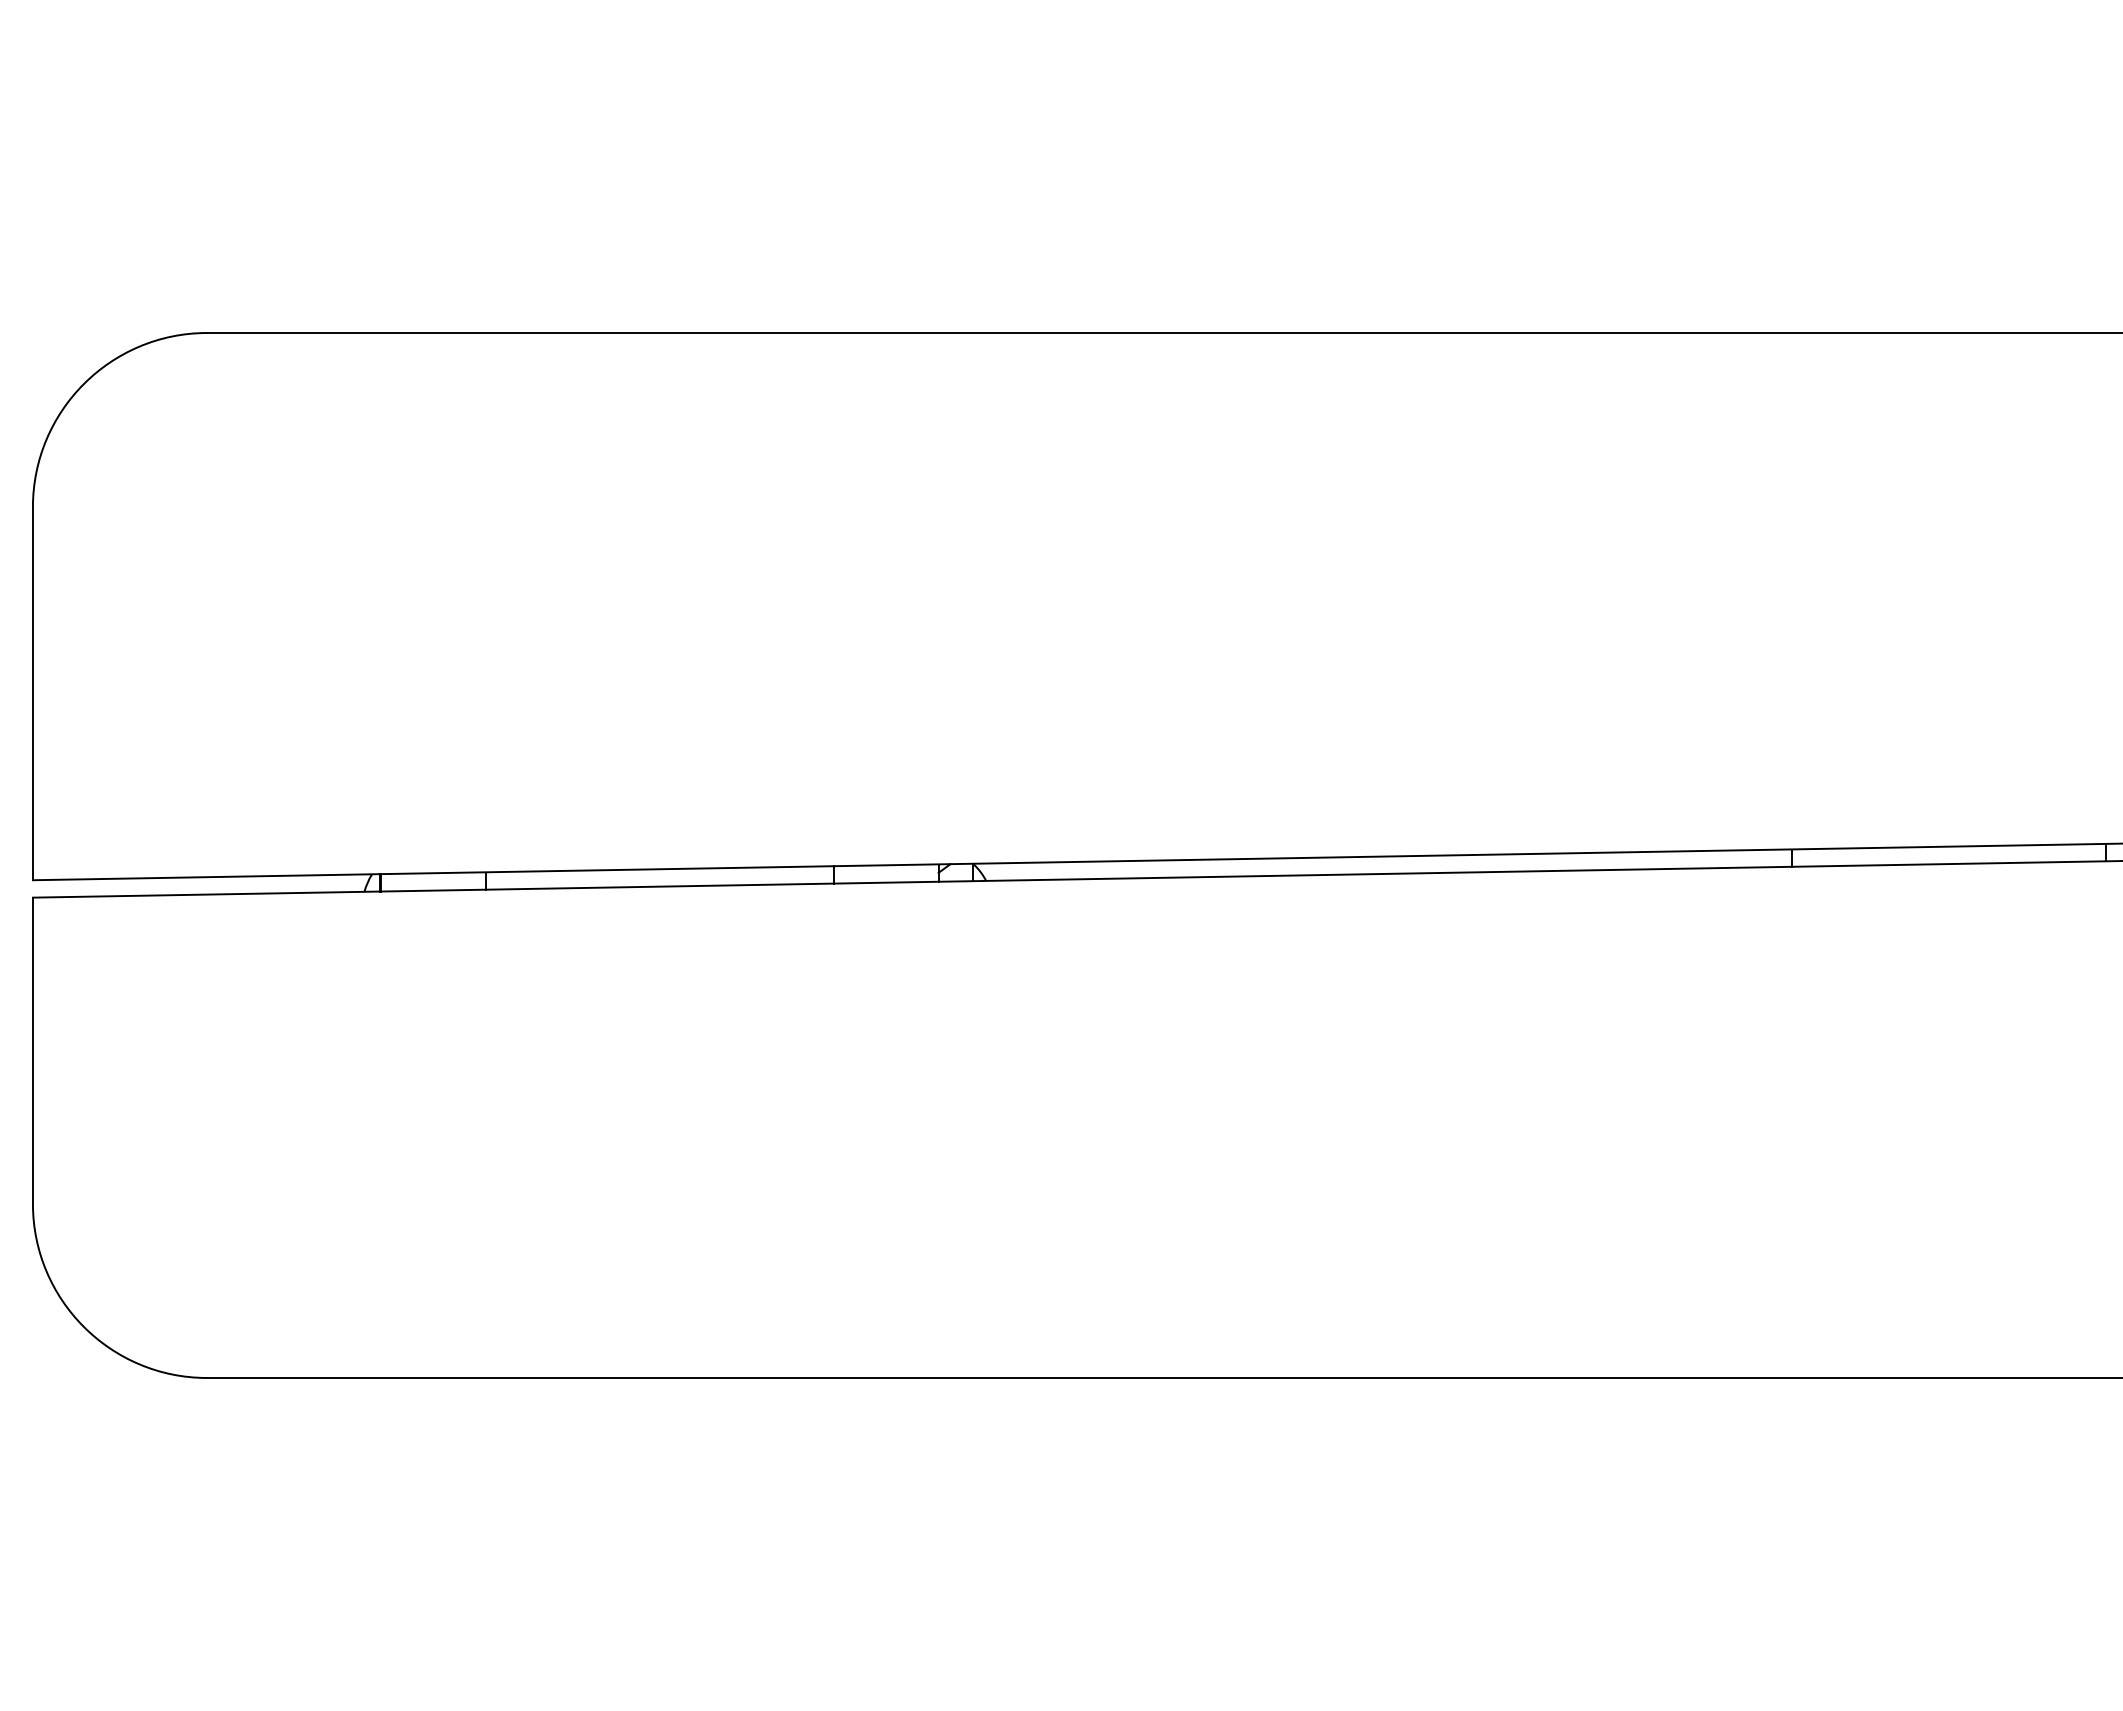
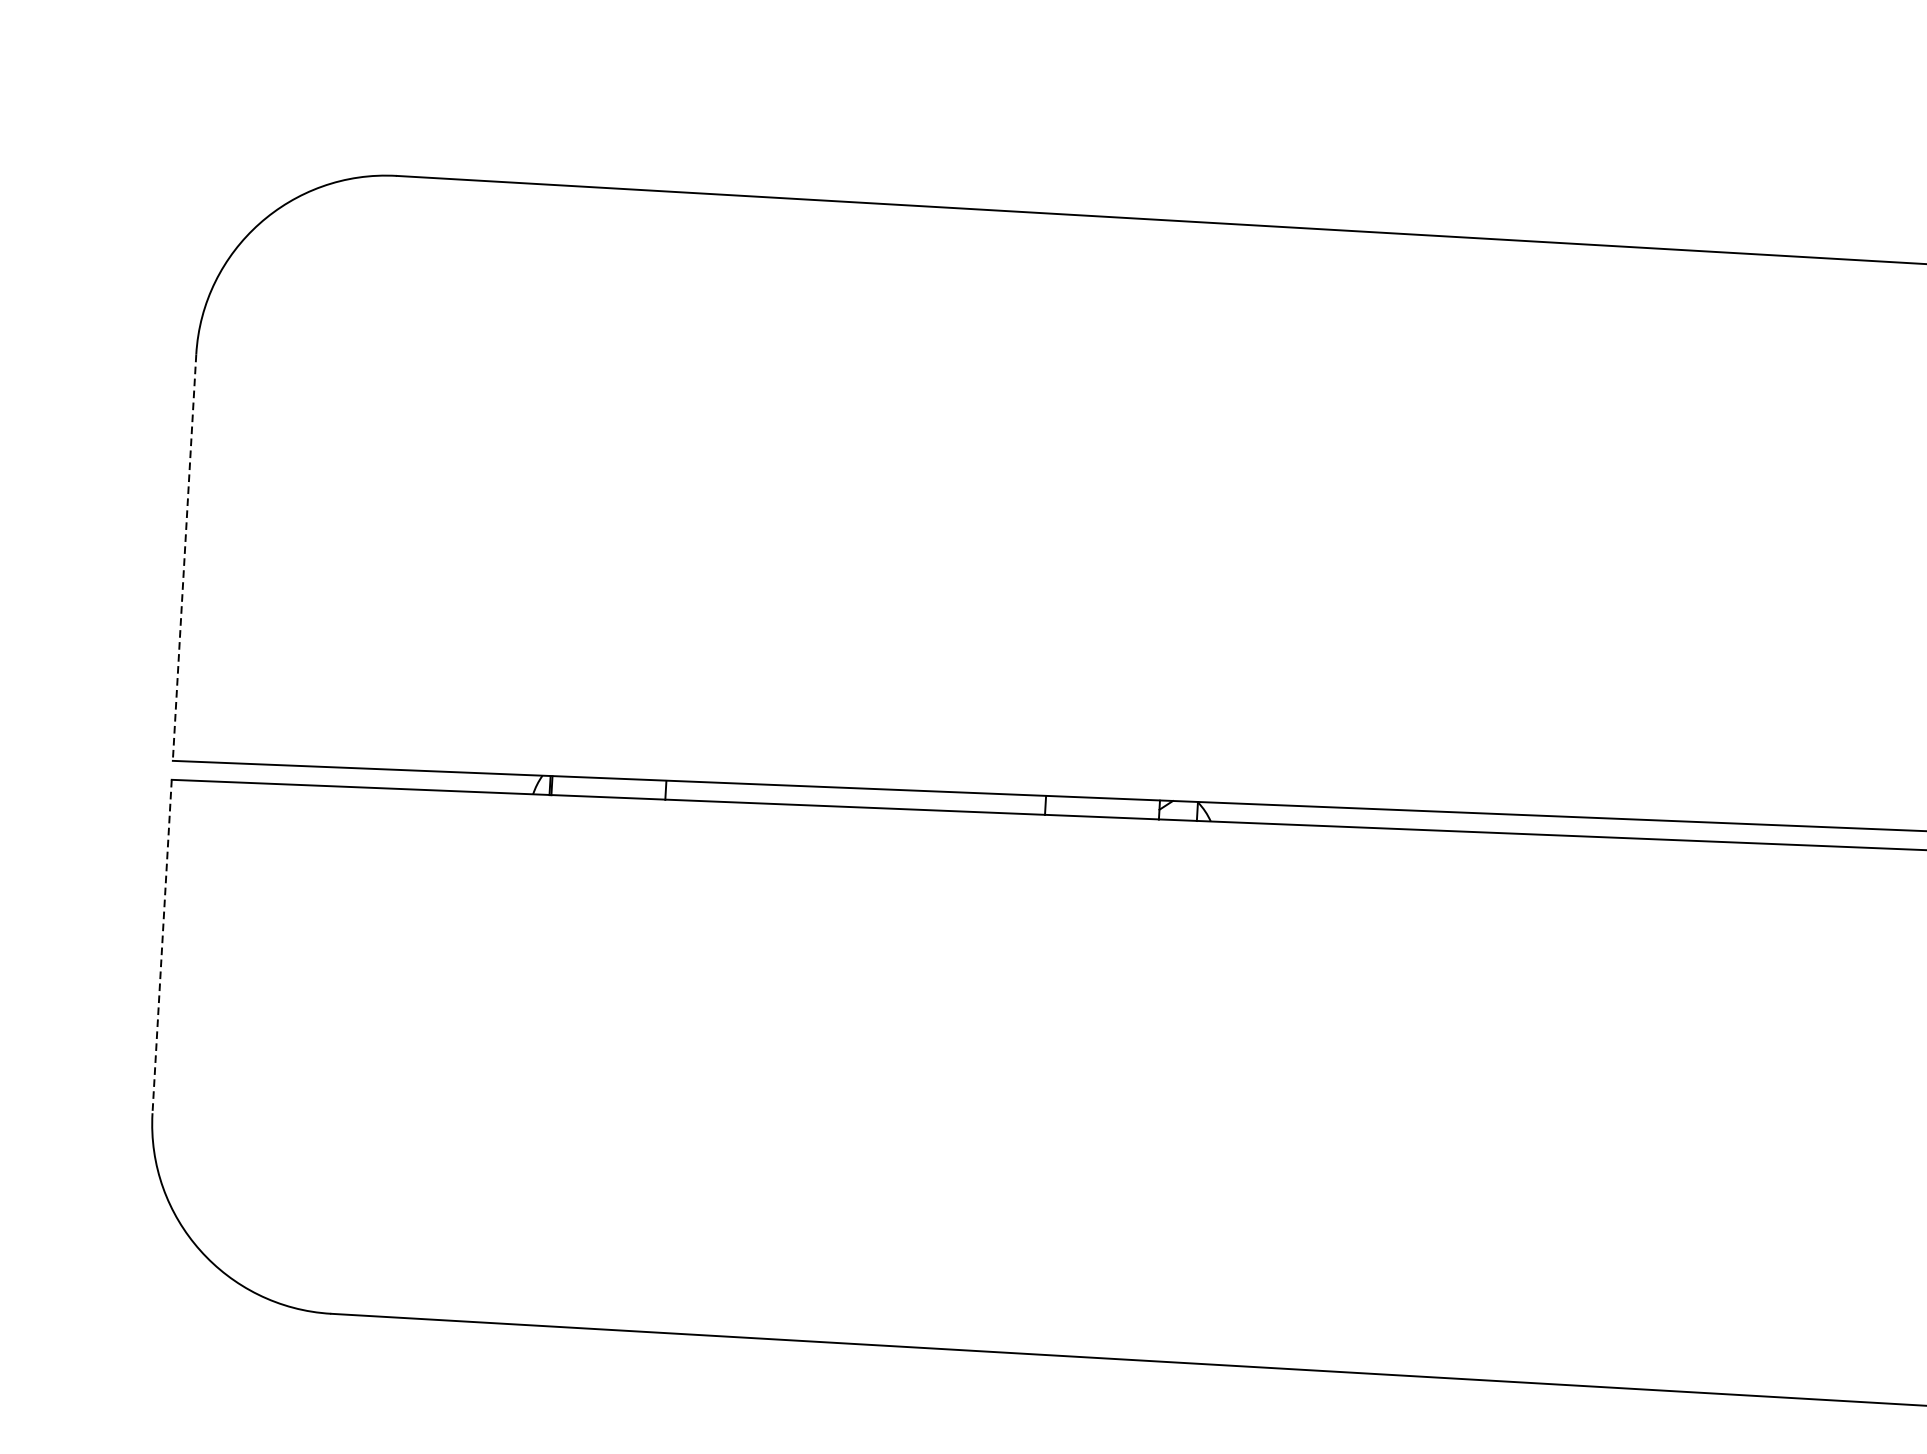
line: (32, 693) -> (184, 557), solid -> dashed
line: (32, 1051) -> (161, 947), solid -> dashed

